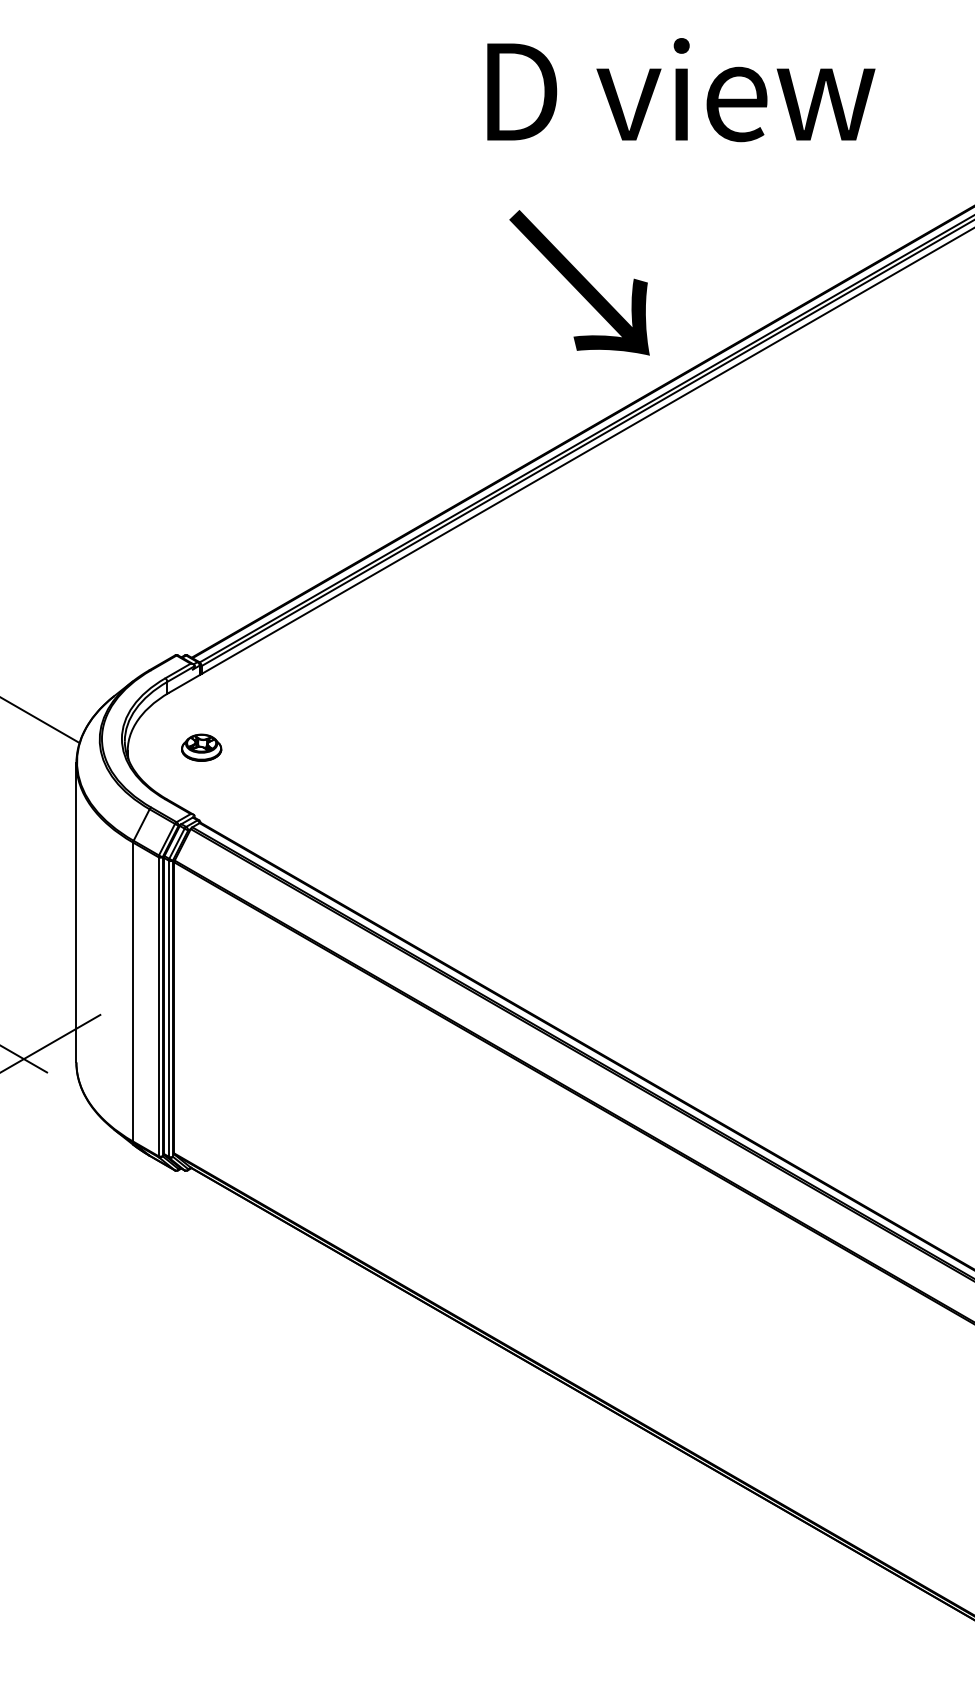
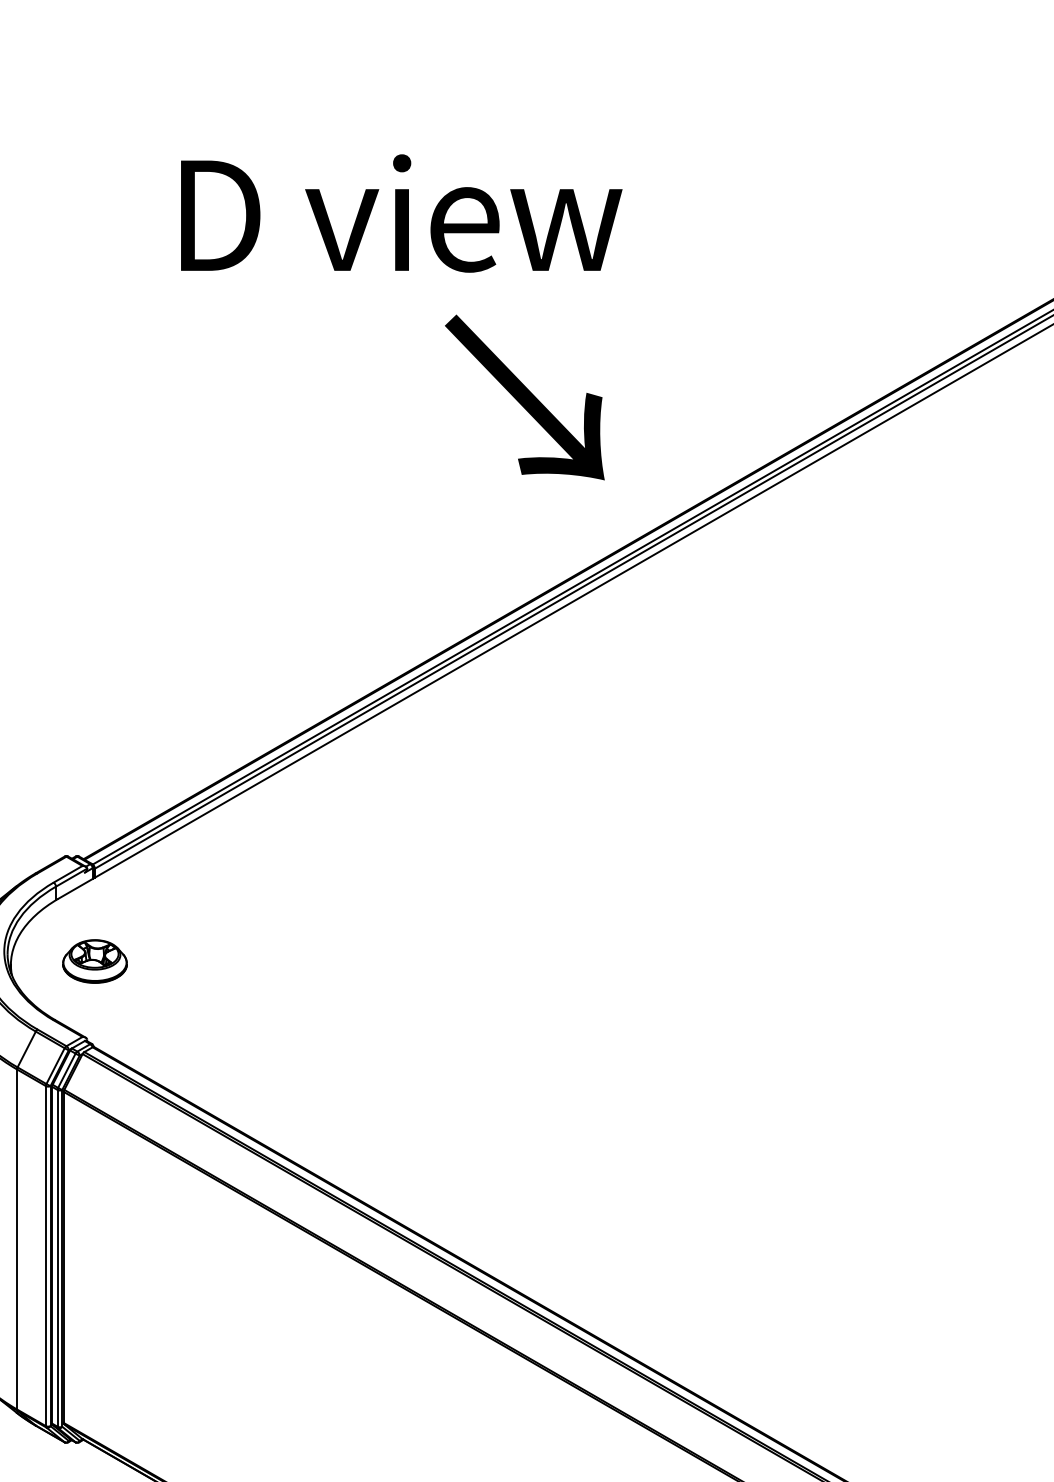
text: (681, 90) -> (401, 214), moved
text: (579, 282) -> (524, 397), moved
part: (201, 747) -> (94, 961), size x1.43

